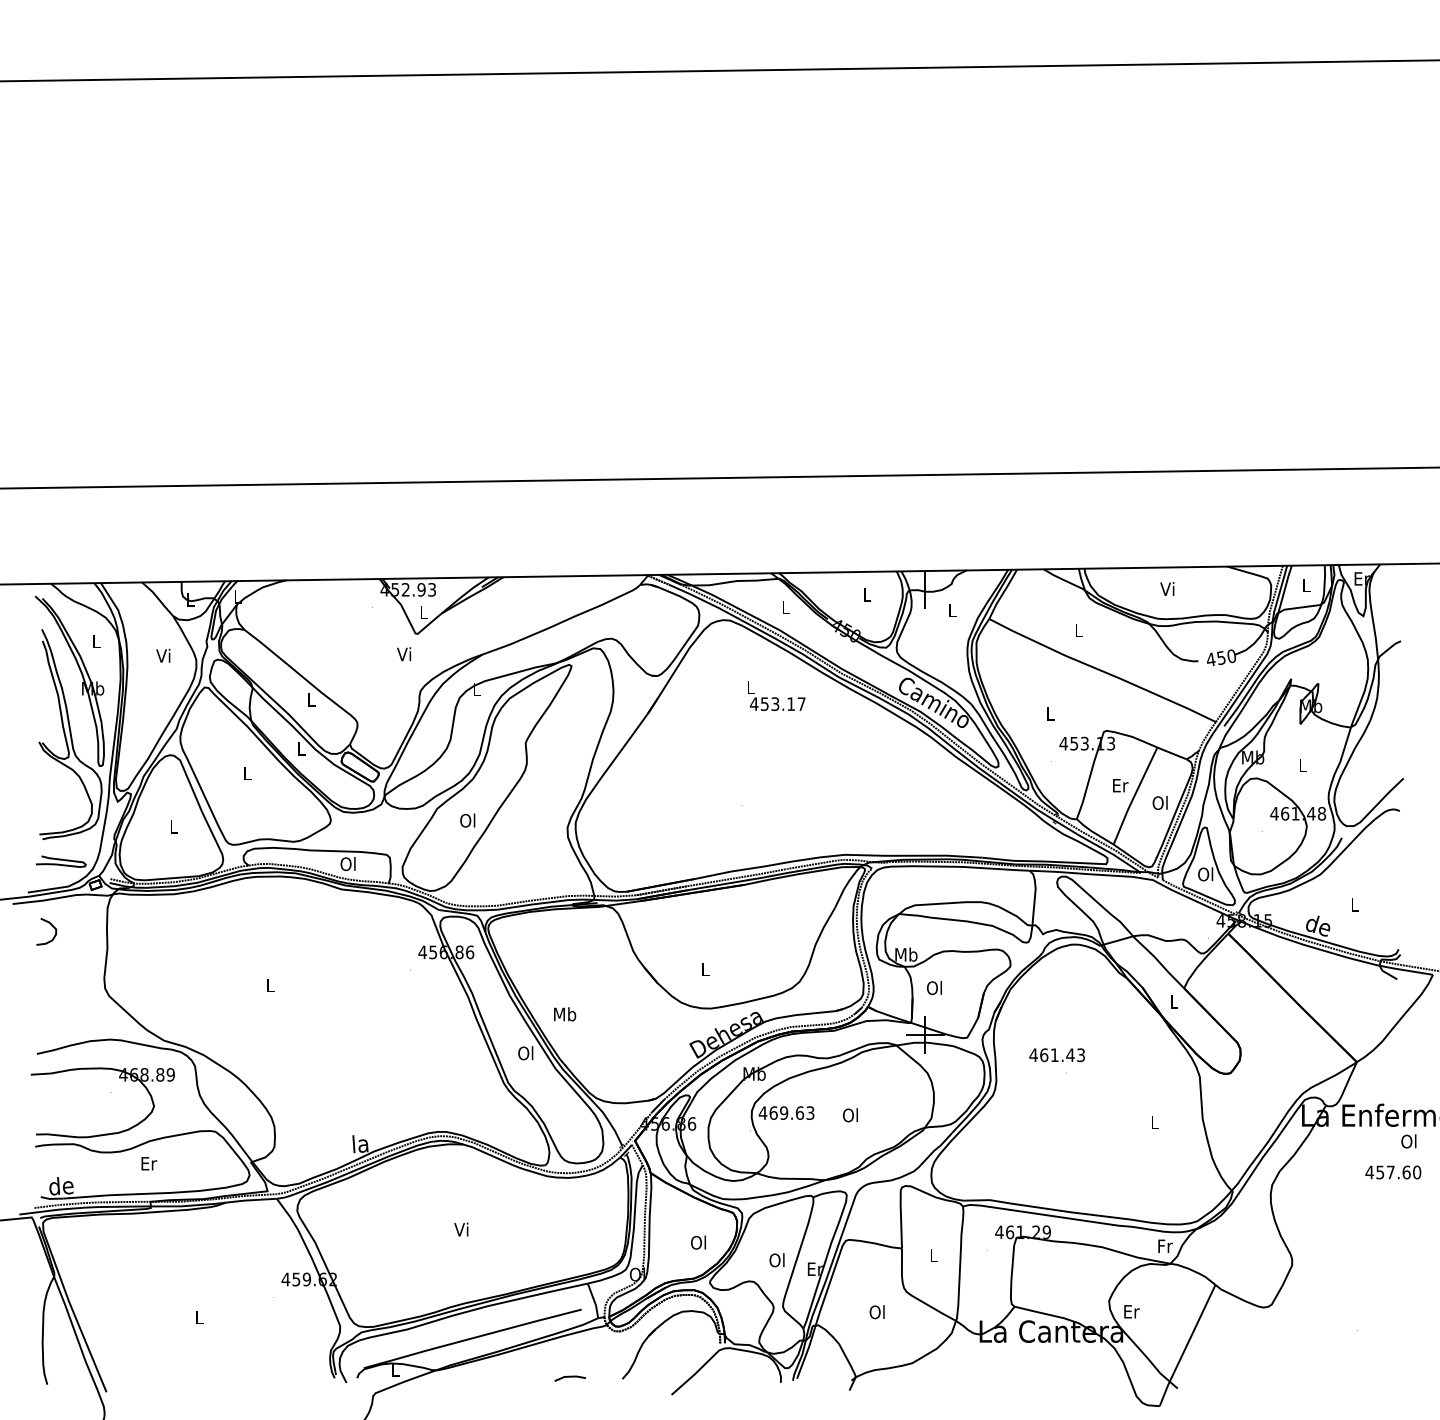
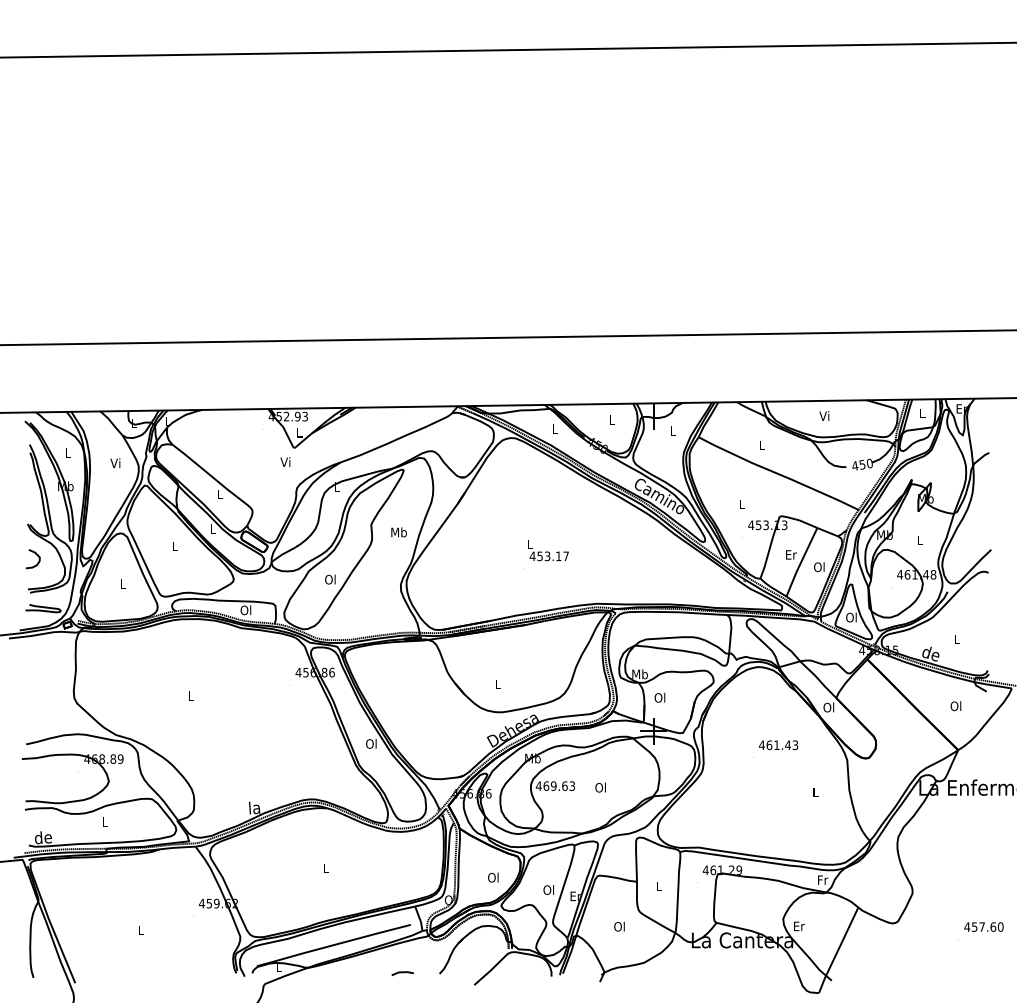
text: (776, 695) -> (548, 550), moved
curve: (51, 926) -> (36, 555), moved
text: (1173, 1001) -> (828, 707), L -> Ol
text: (564, 1014) -> (398, 532), moved
text: (1057, 1055) -> (778, 745), moved
text: (1408, 1141) -> (955, 706), moved
text: (149, 1163) -> (105, 821), Er -> L
text: (1392, 1171) -> (983, 926), moved
text: (460, 1229) -> (325, 868), Vi -> L

